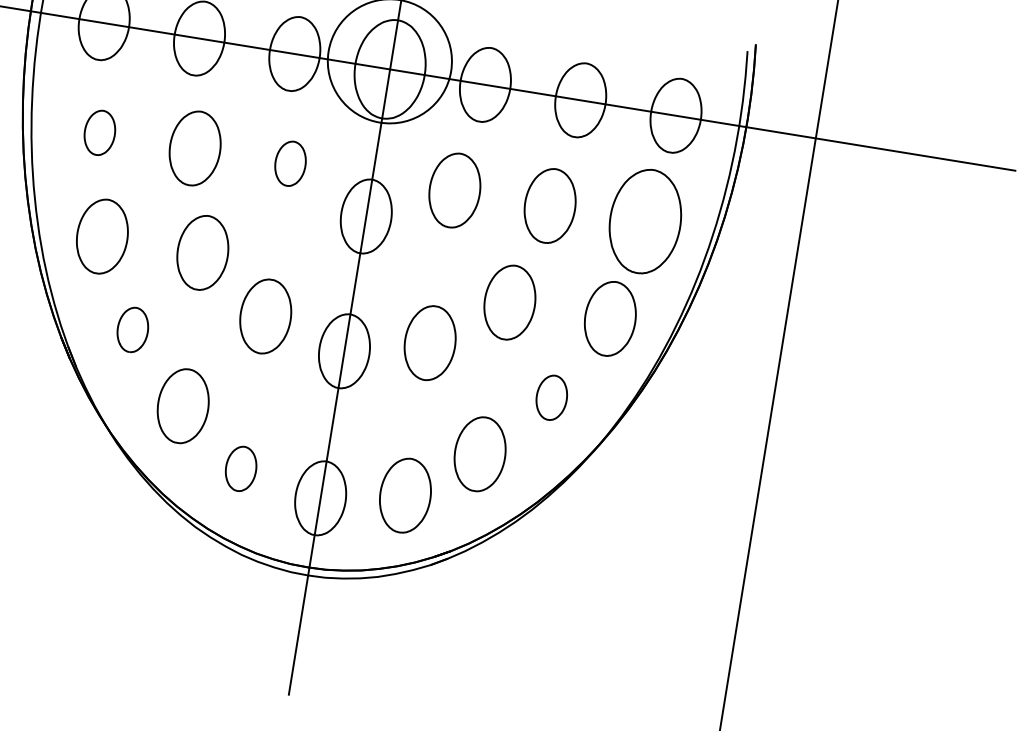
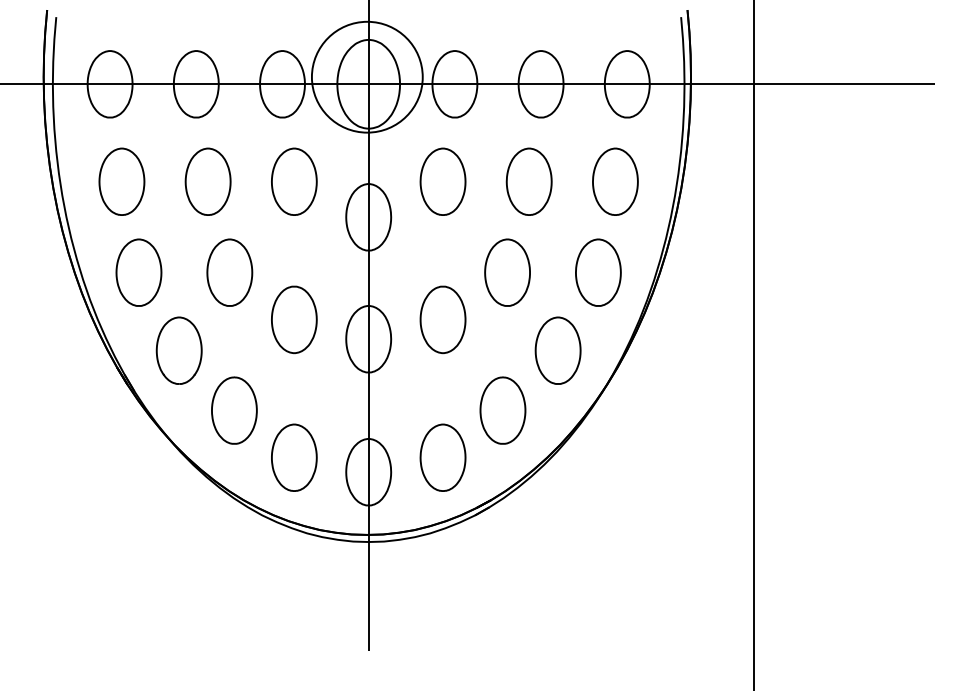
part: (99, 132) -> (121, 181), size x1.67
part: (290, 163) -> (294, 181), size x1.67
part: (645, 221) -> (615, 181), size x0.71
part: (132, 329) -> (178, 350), size x1.67
part: (551, 397) -> (557, 350), size x1.67
part: (241, 468) -> (294, 457), size x1.67

